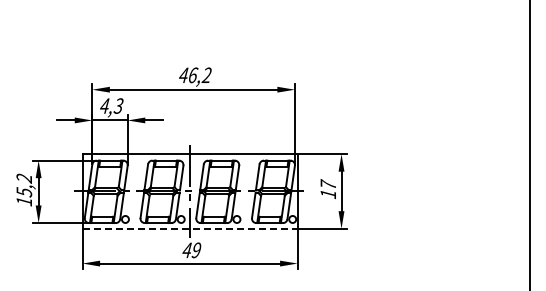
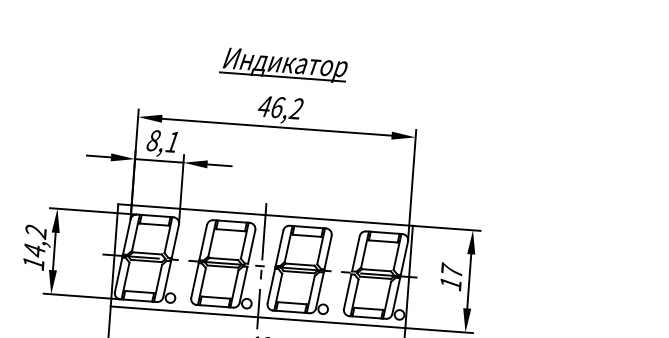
part: (194, 44) -> (282, 65), added
text: (111, 105) -> (162, 140), 4,3 -> 8,1
text: (24, 192) -> (34, 250), 15,2 -> 14,2
line: (190, 228) -> (258, 316), dashed -> solid

